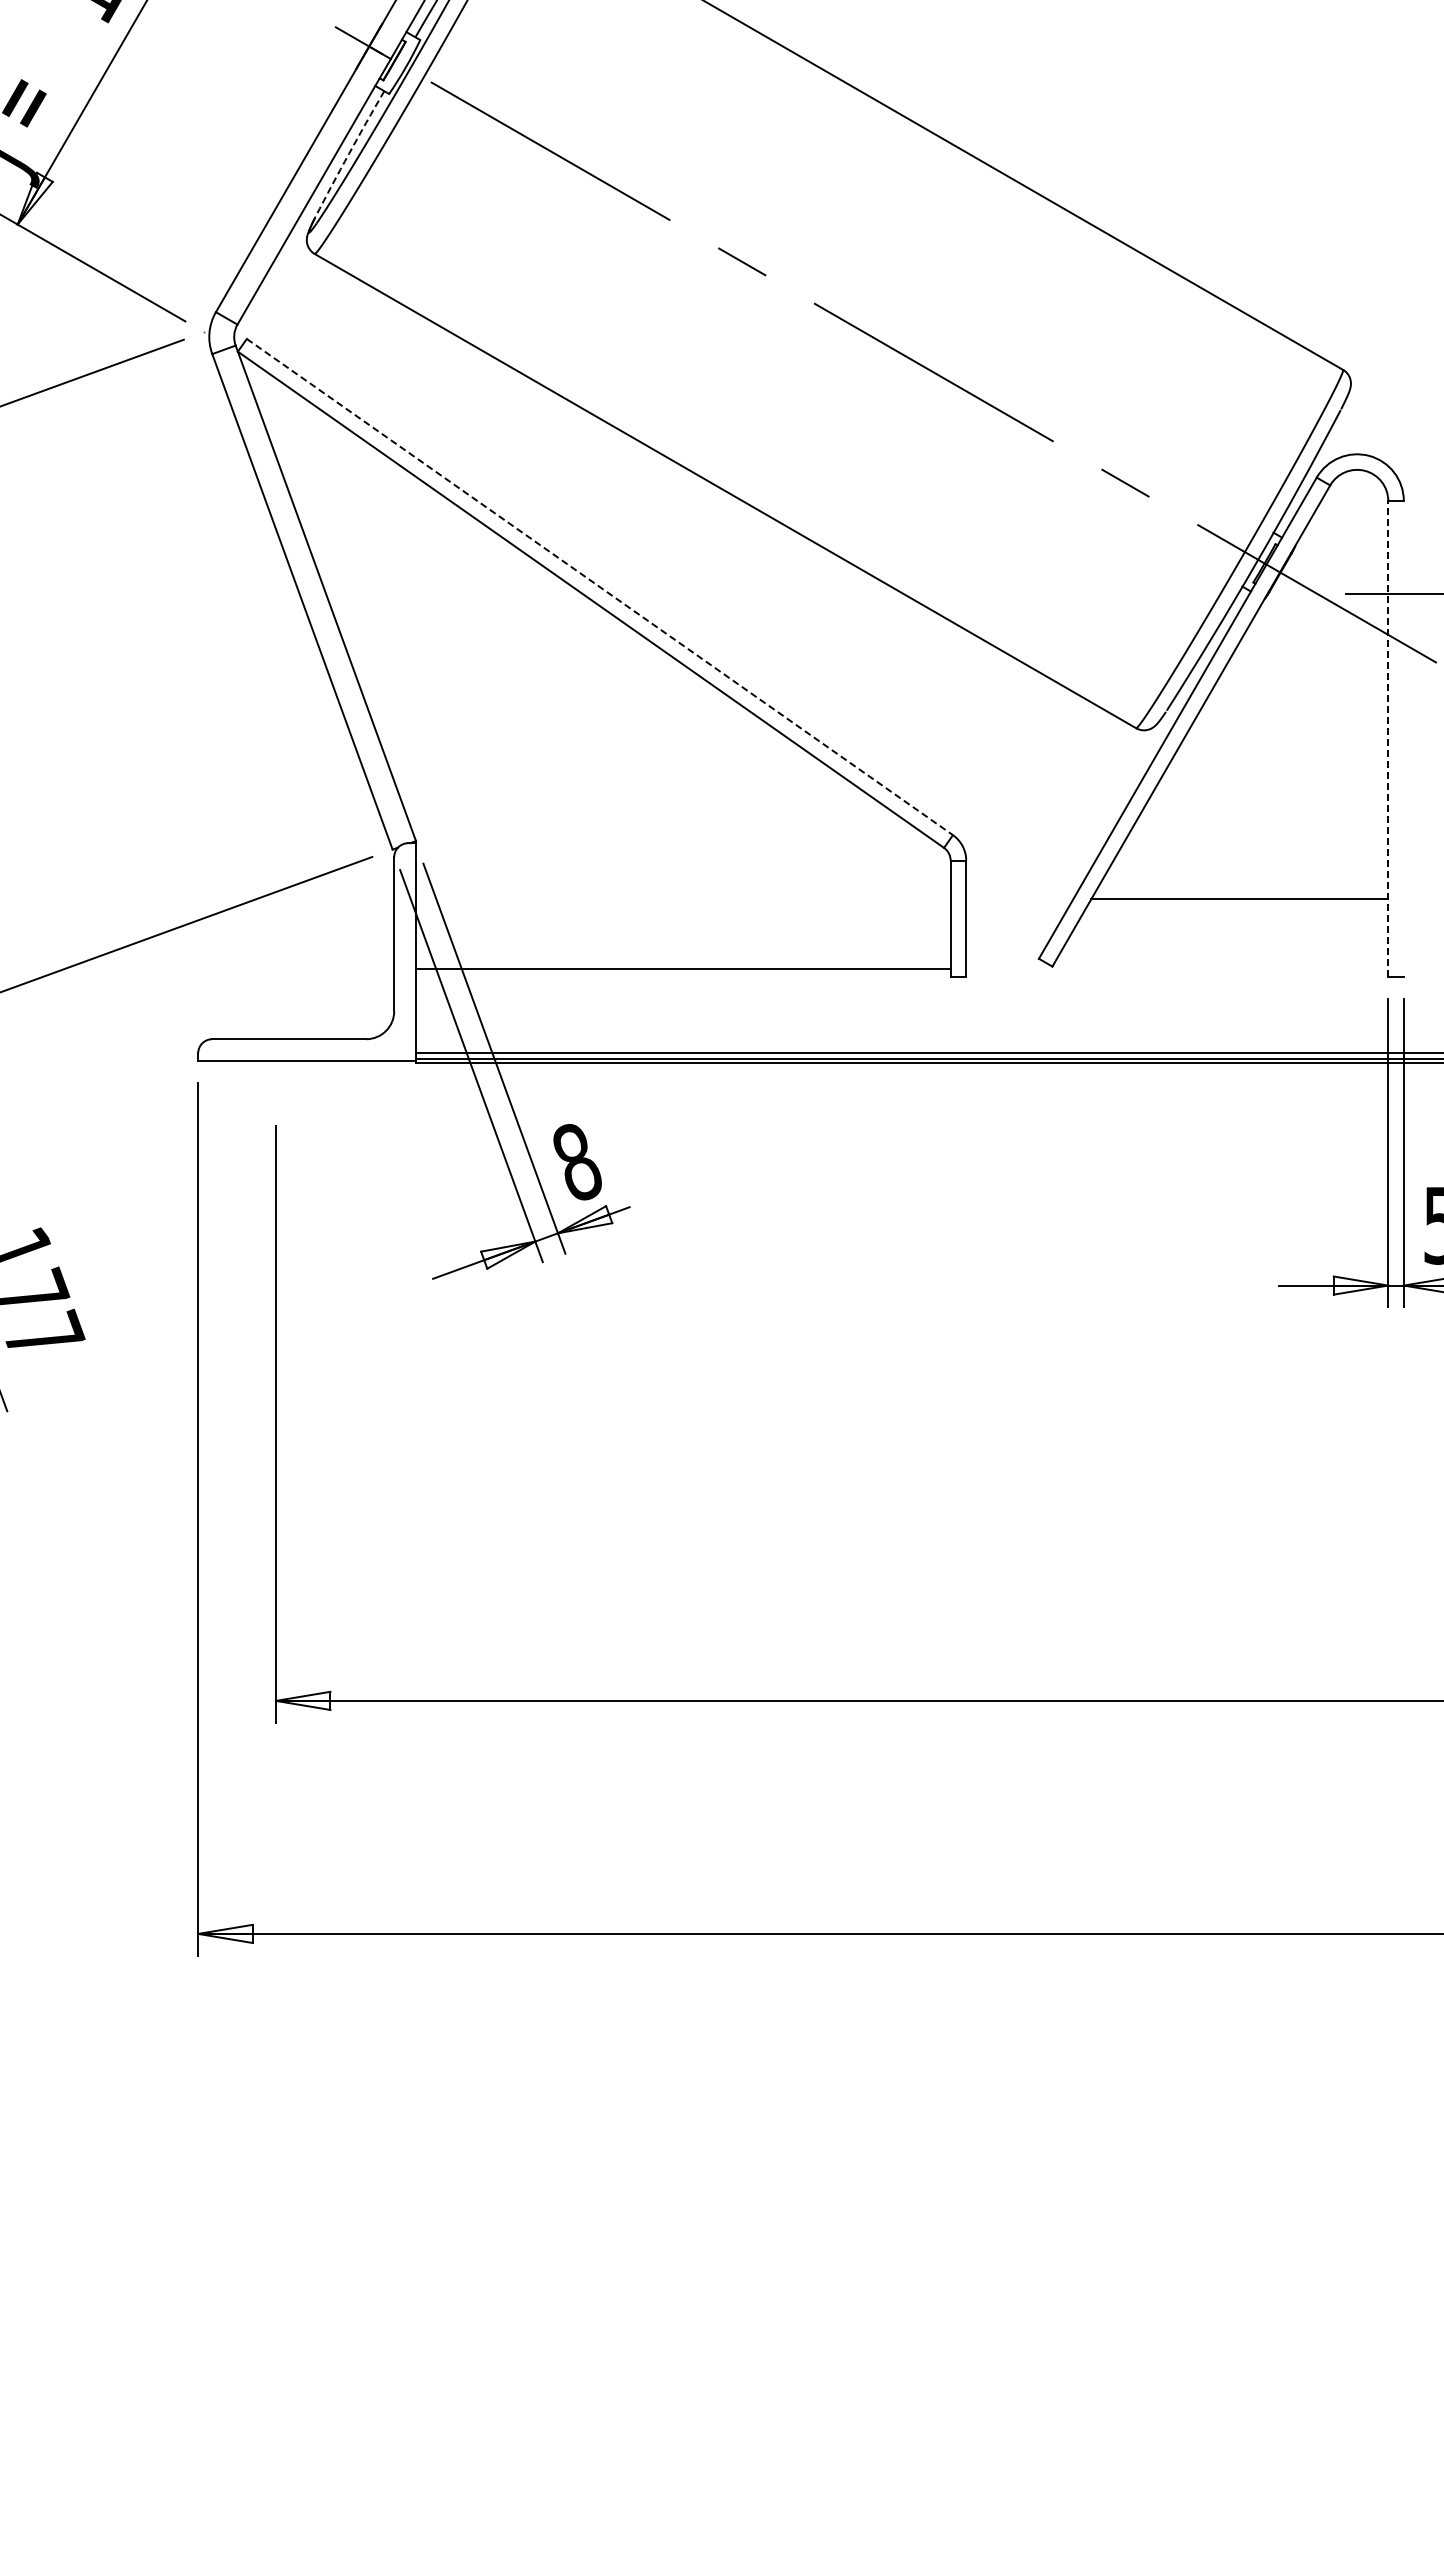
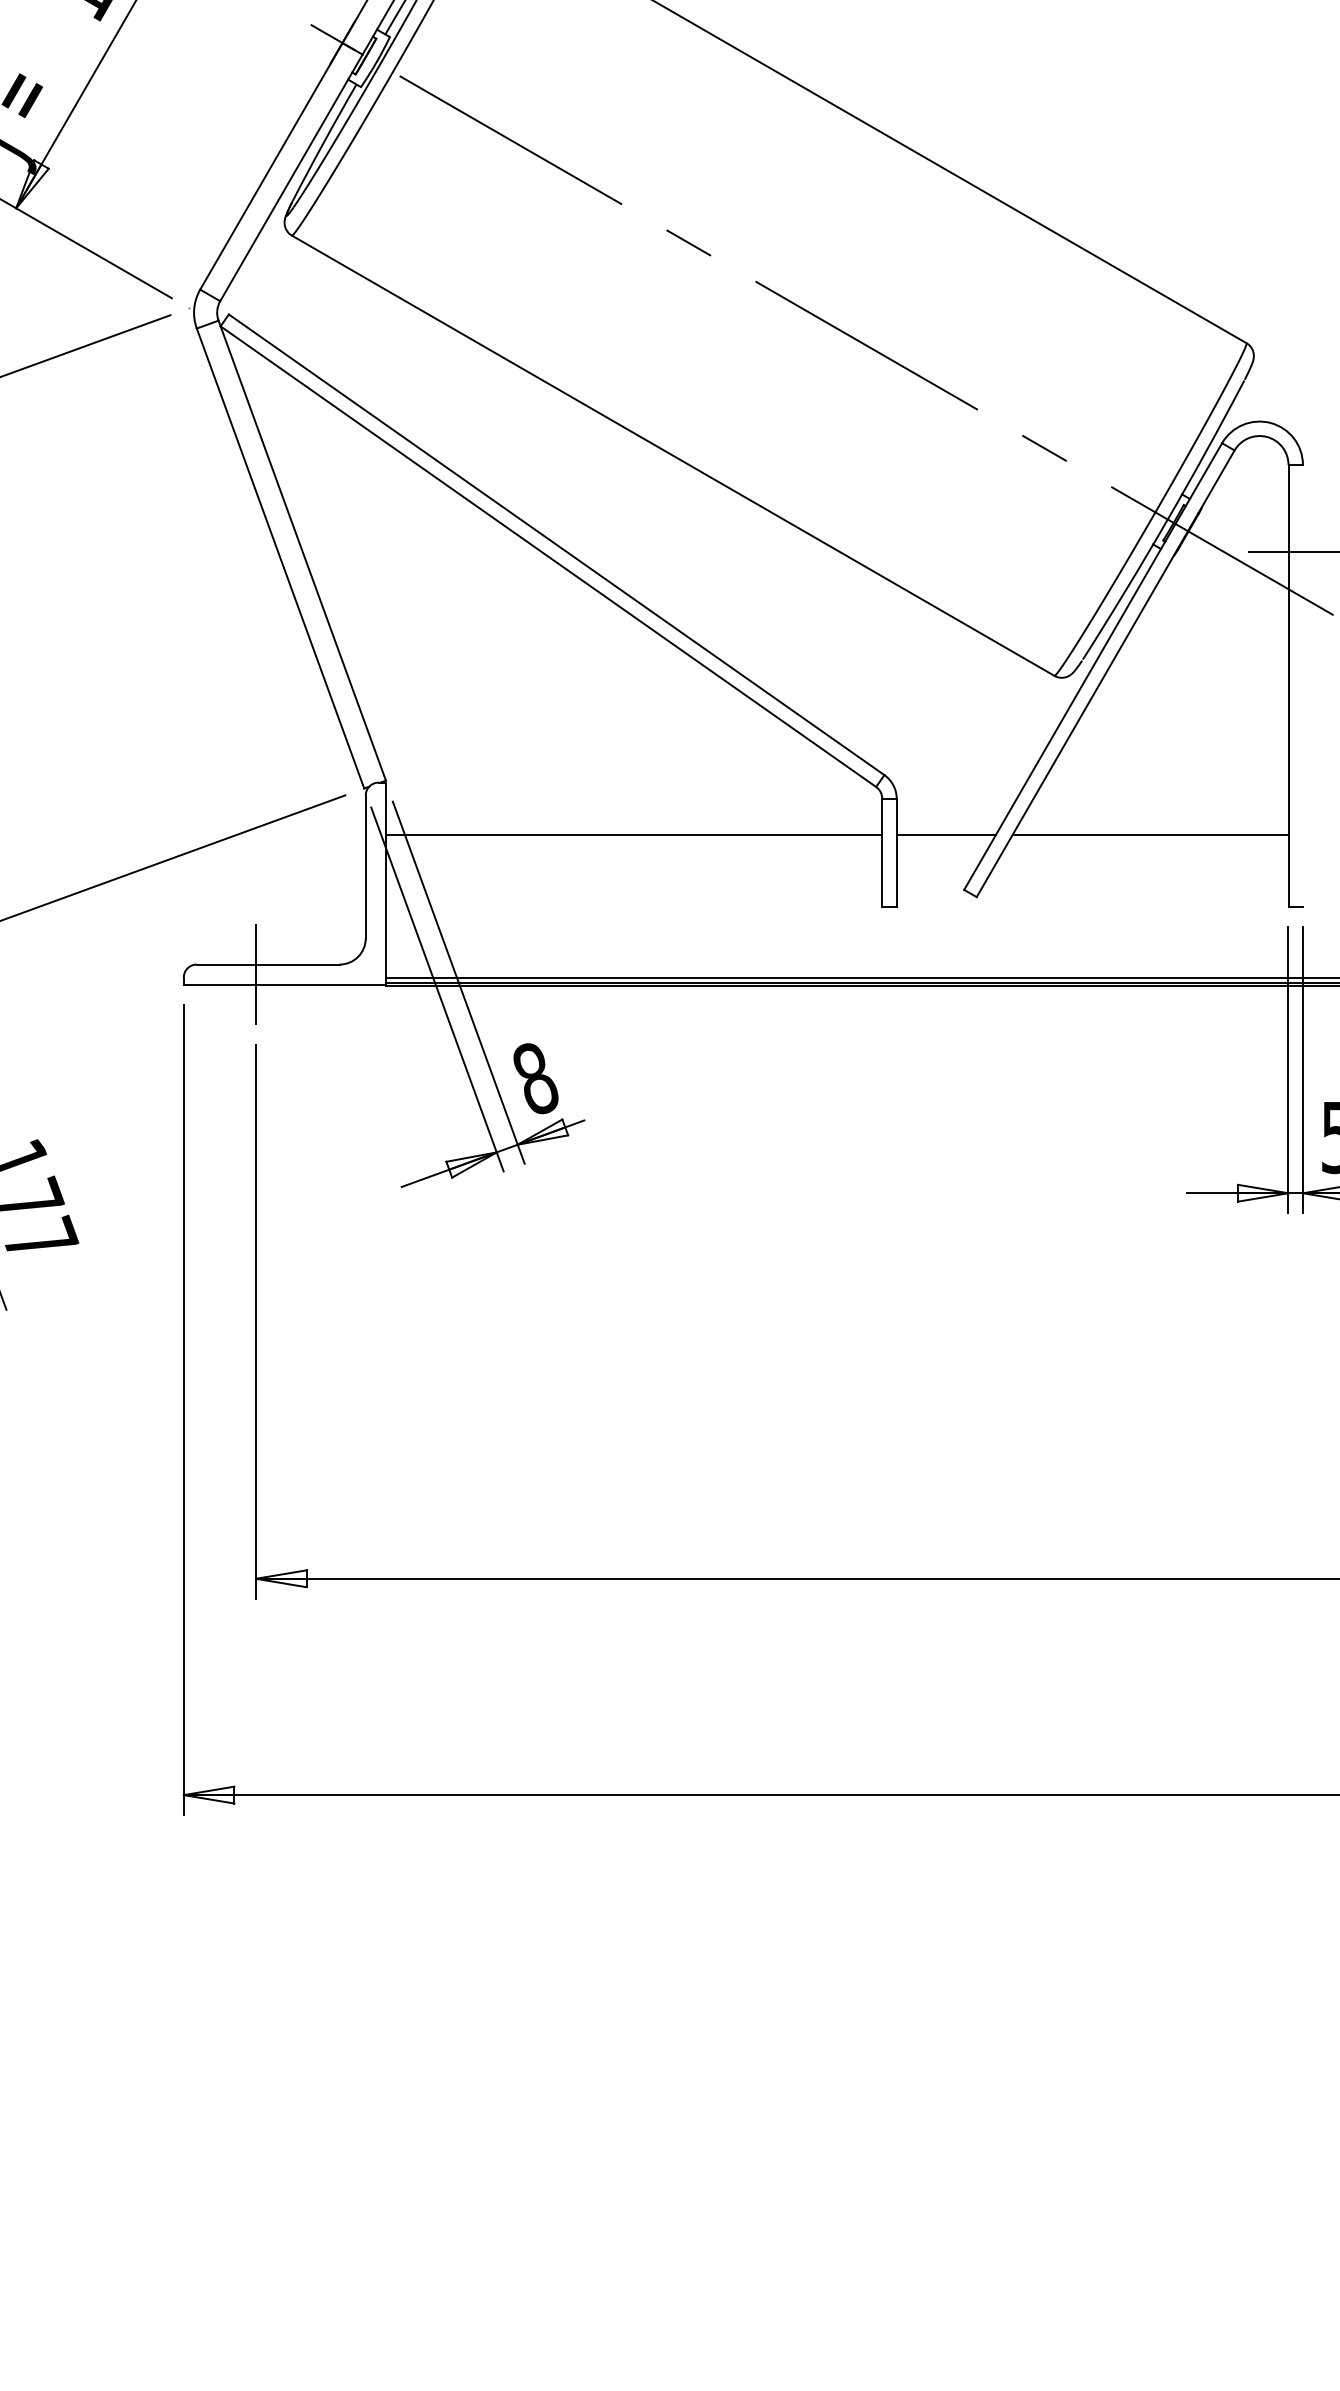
arc: (349, 153) -> (324, 142), dashed -> solid
line: (599, 587) -> (556, 545), dashed -> solid
line: (1388, 738) -> (1288, 685), dashed -> solid
line: (1019, 899) -> (946, 834), added
line: (683, 969) -> (634, 834), moved
line: (276, 1049) -> (256, 974), added

